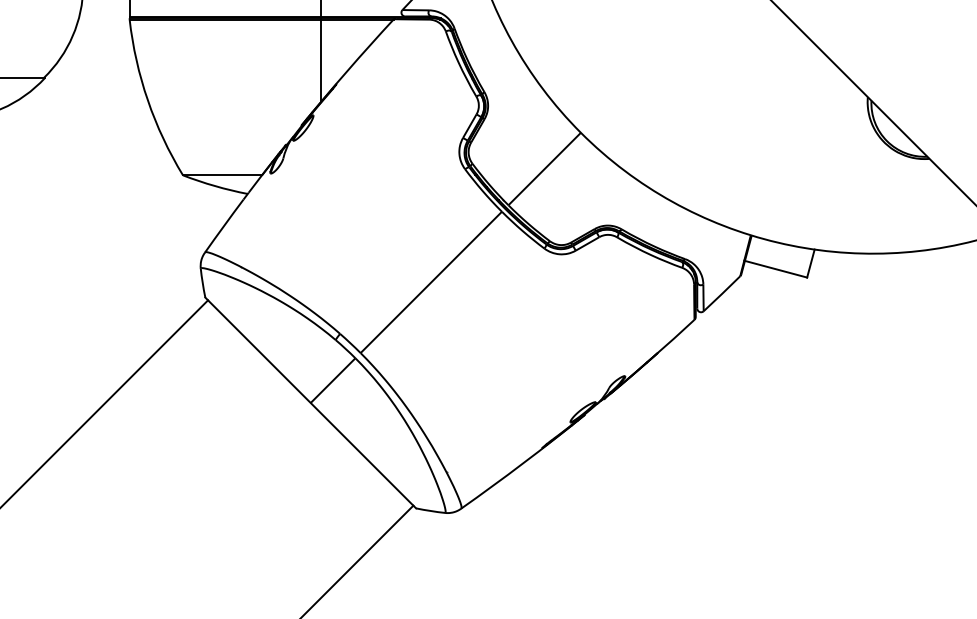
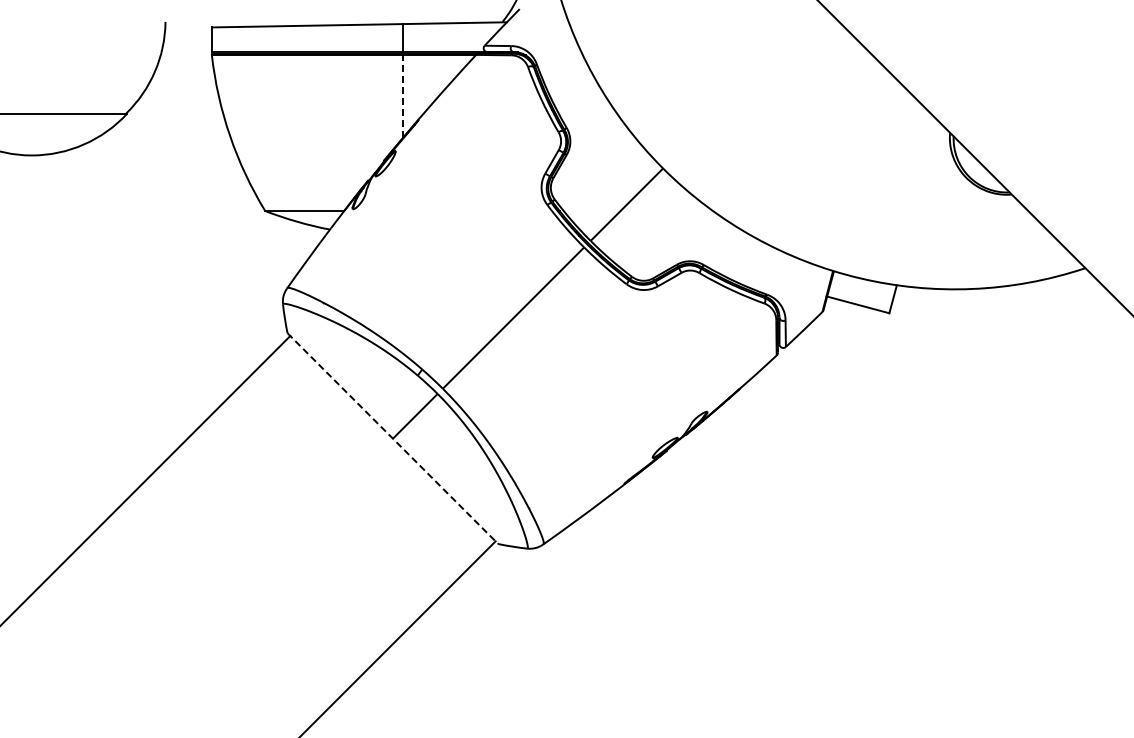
line: (320, 59) -> (402, 95), solid -> dashed
line: (311, 403) -> (393, 439), solid -> dashed

